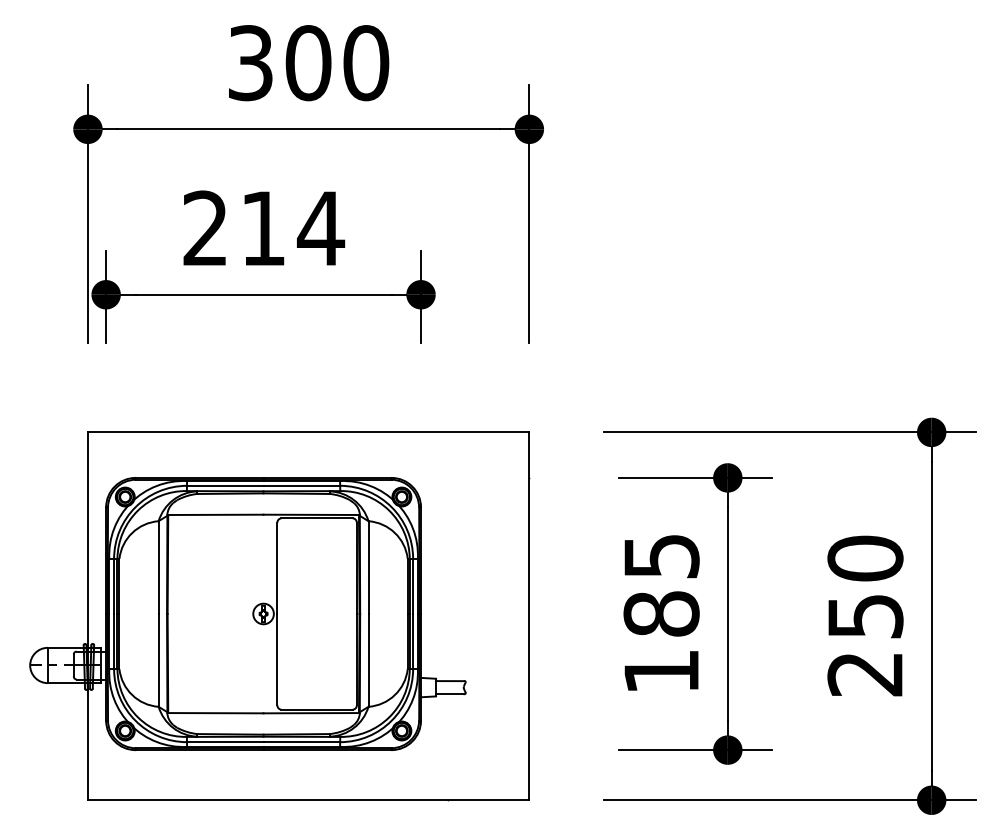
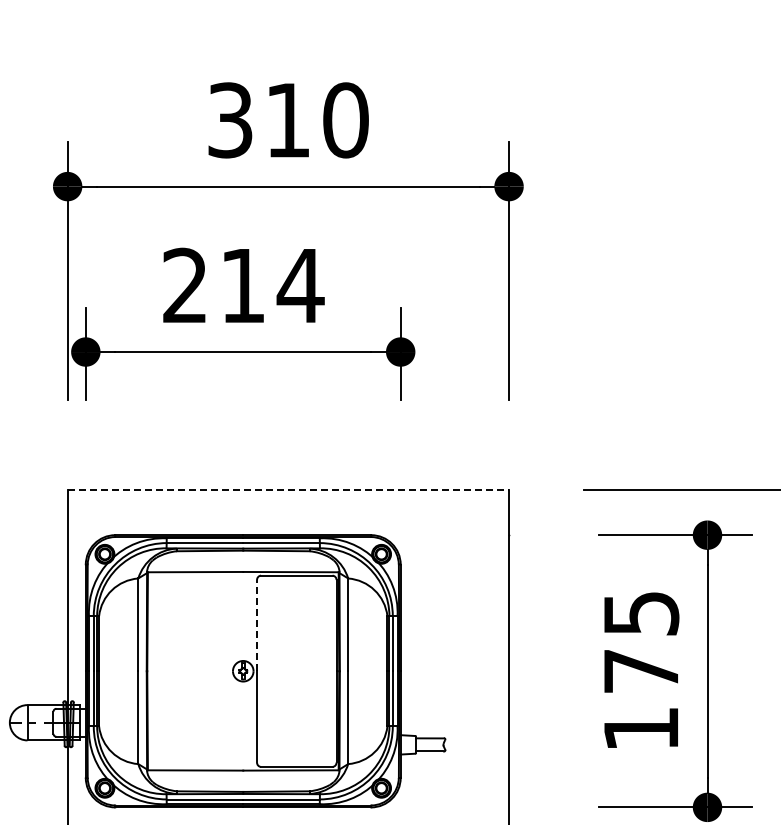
text: (308, 63) -> (288, 120), 300 -> 310
line: (308, 432) -> (288, 489), solid -> dashed
line: (277, 568) -> (257, 625), solid -> dashed
text: (661, 613) -> (641, 670), 185 -> 175

